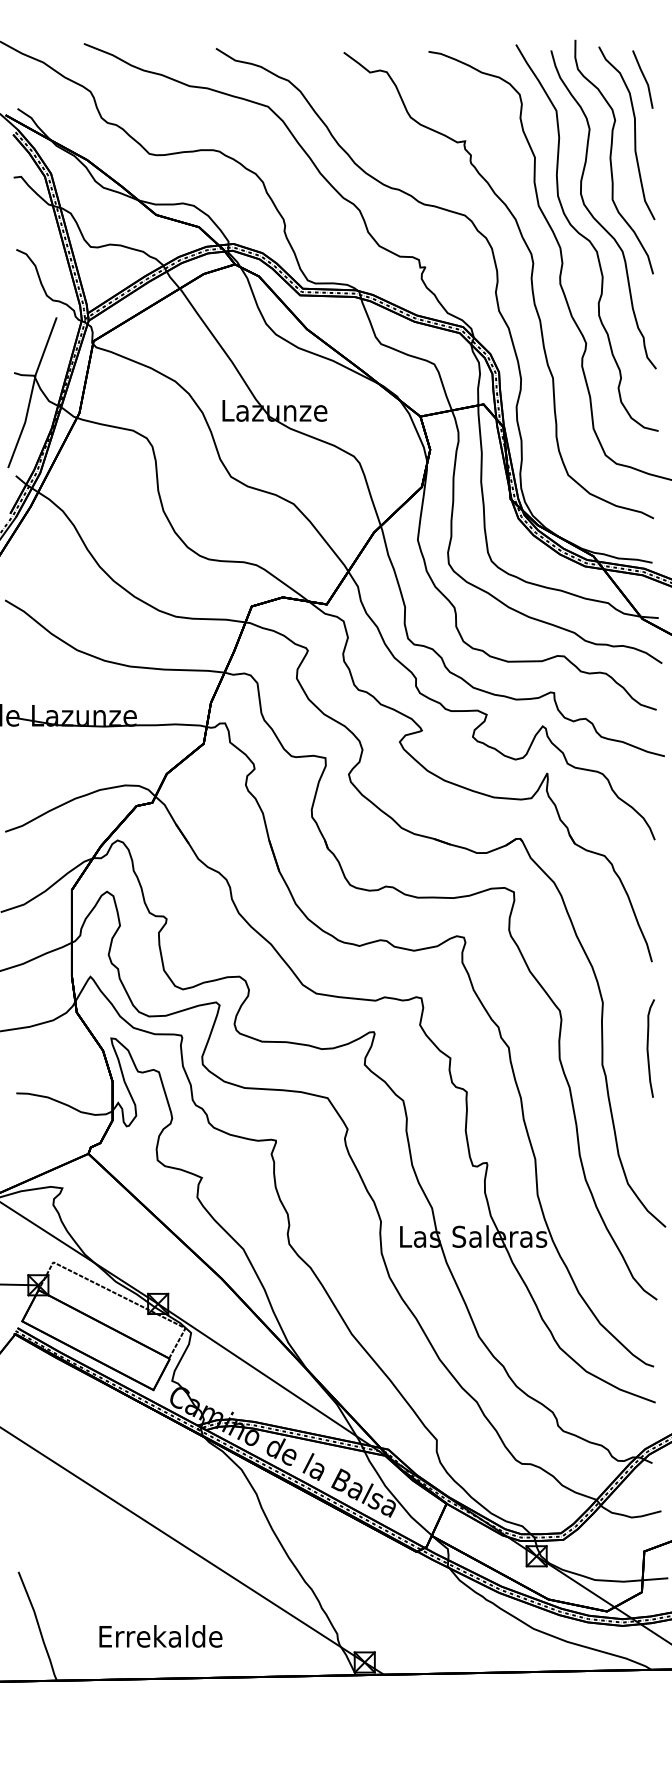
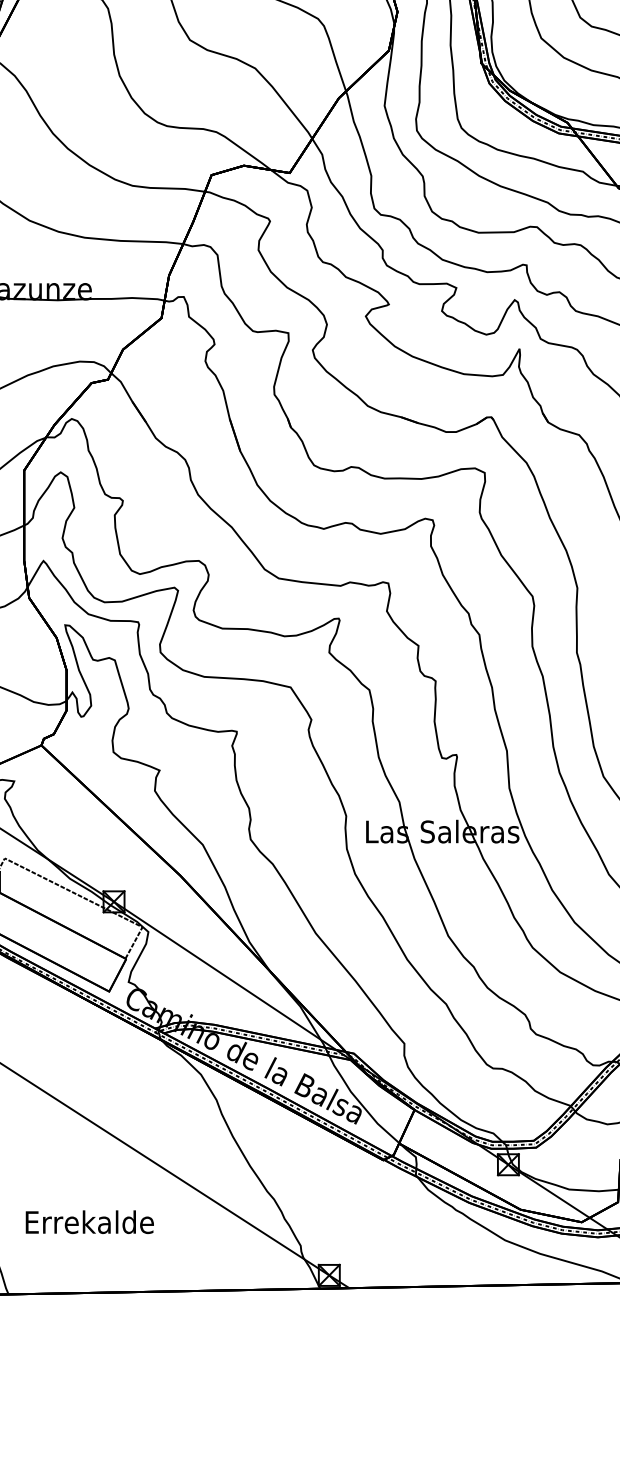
text: (160, 1636) -> (89, 1222), moved

